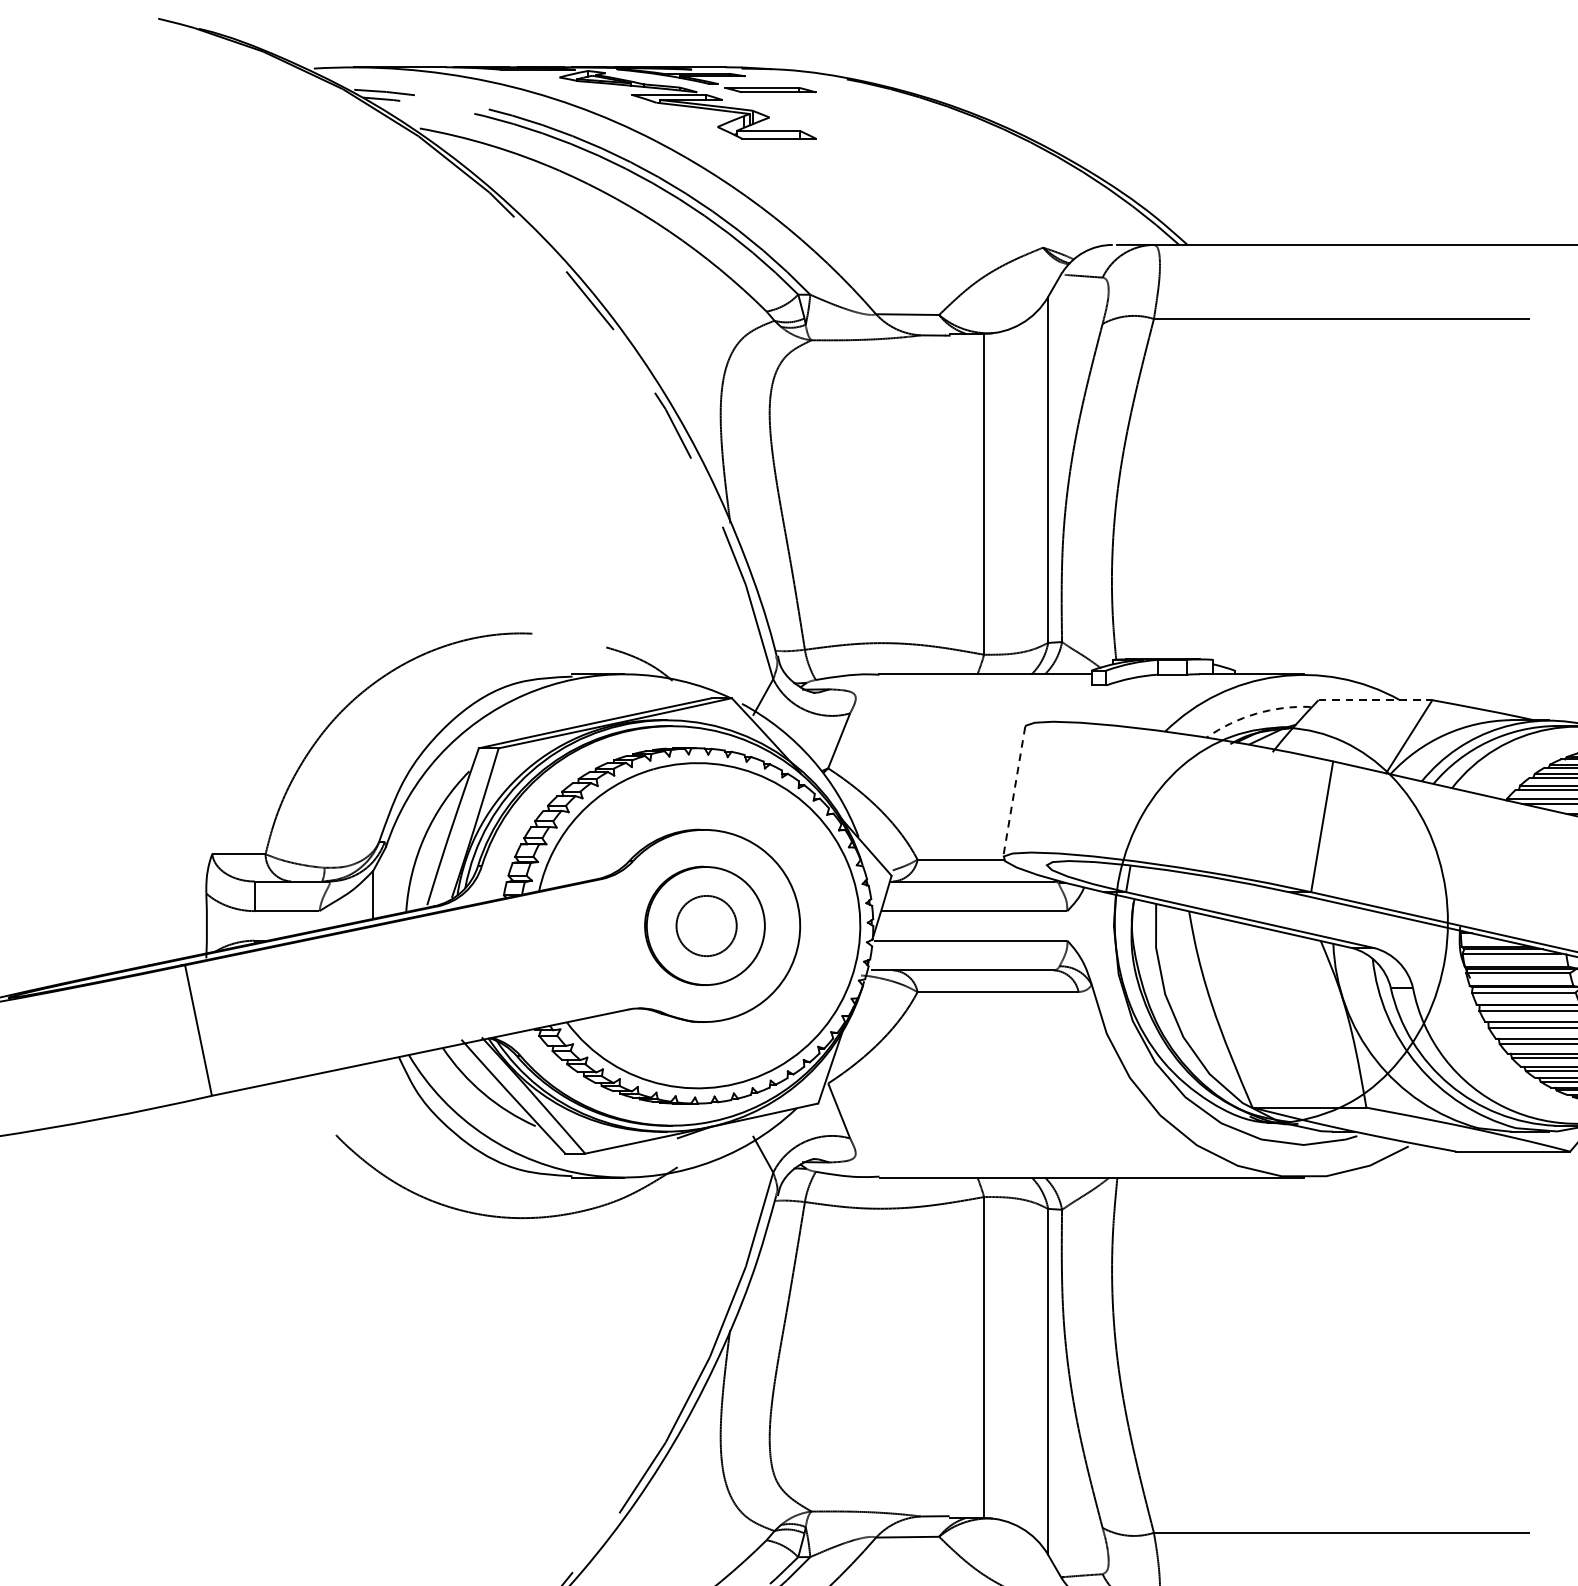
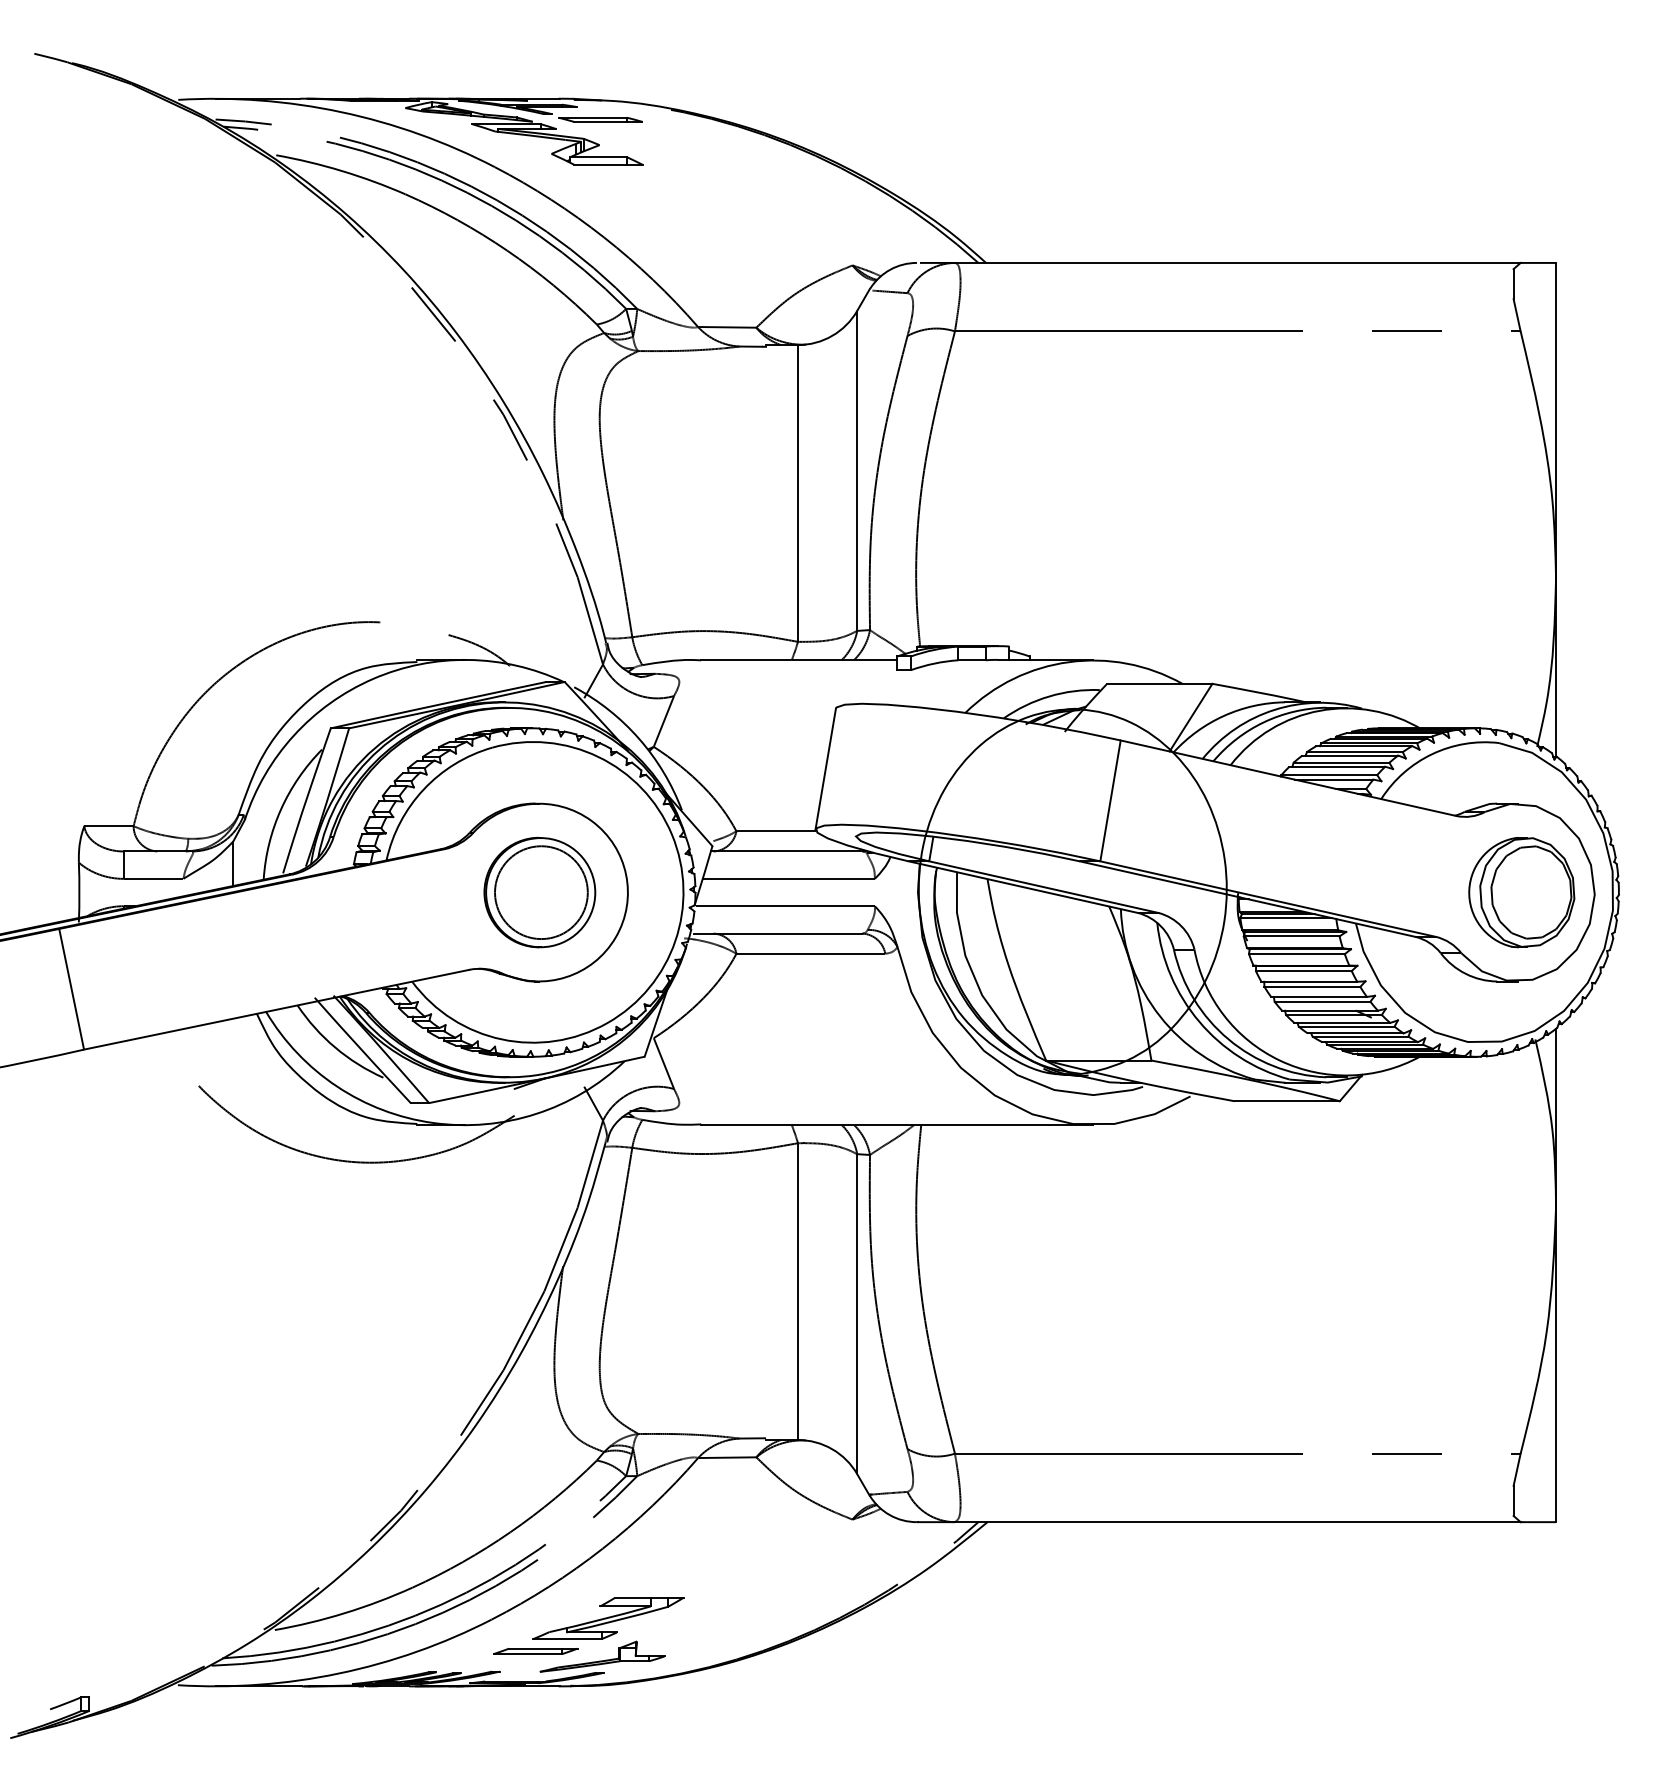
line: (1375, 699) -> (1159, 683), dashed -> solid
arc: (1256, 713) -> (1049, 696), dashed -> solid
line: (1013, 792) -> (825, 769), dashed -> solid
circle: (706, 925) -> (541, 892), size x1.67

